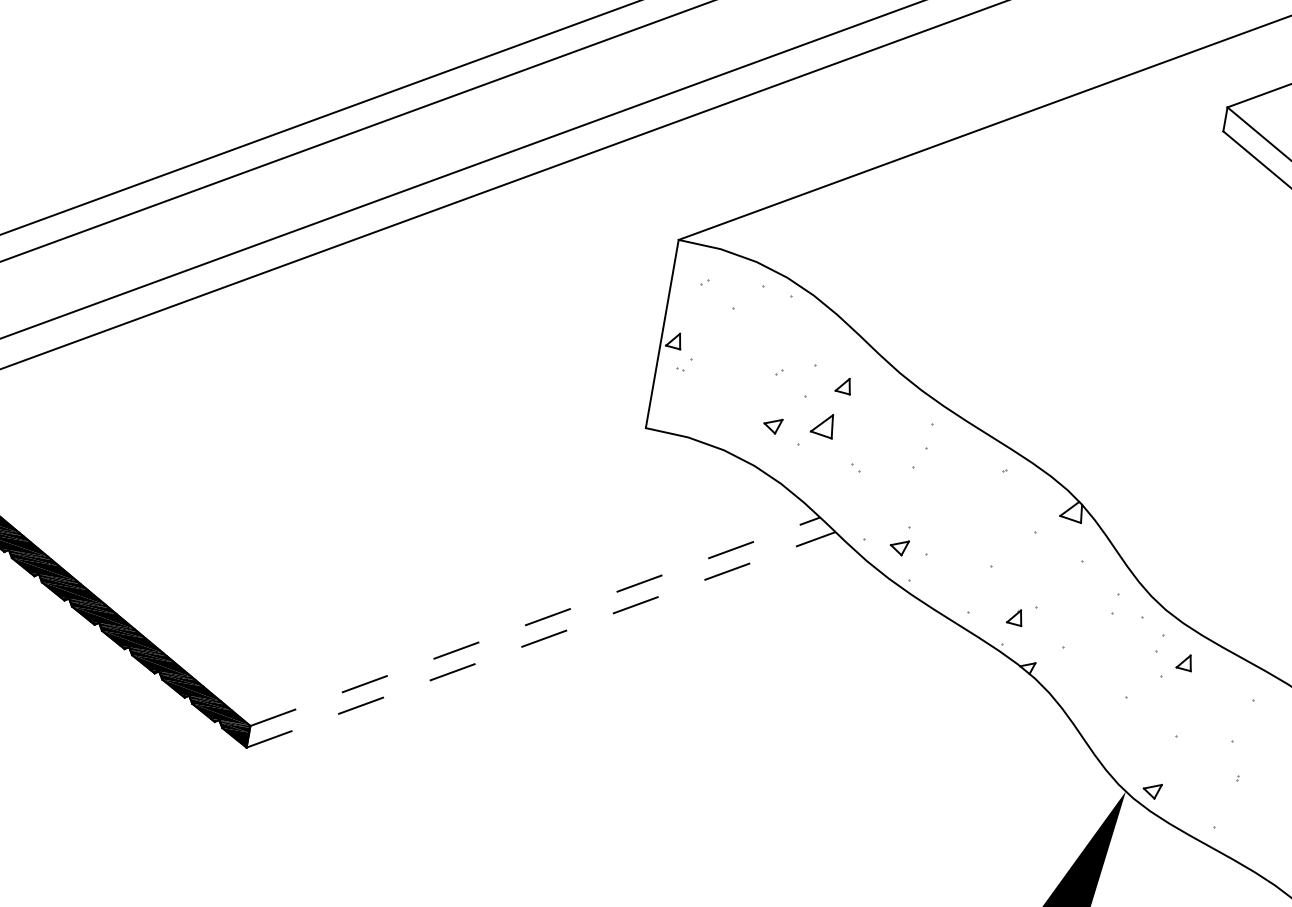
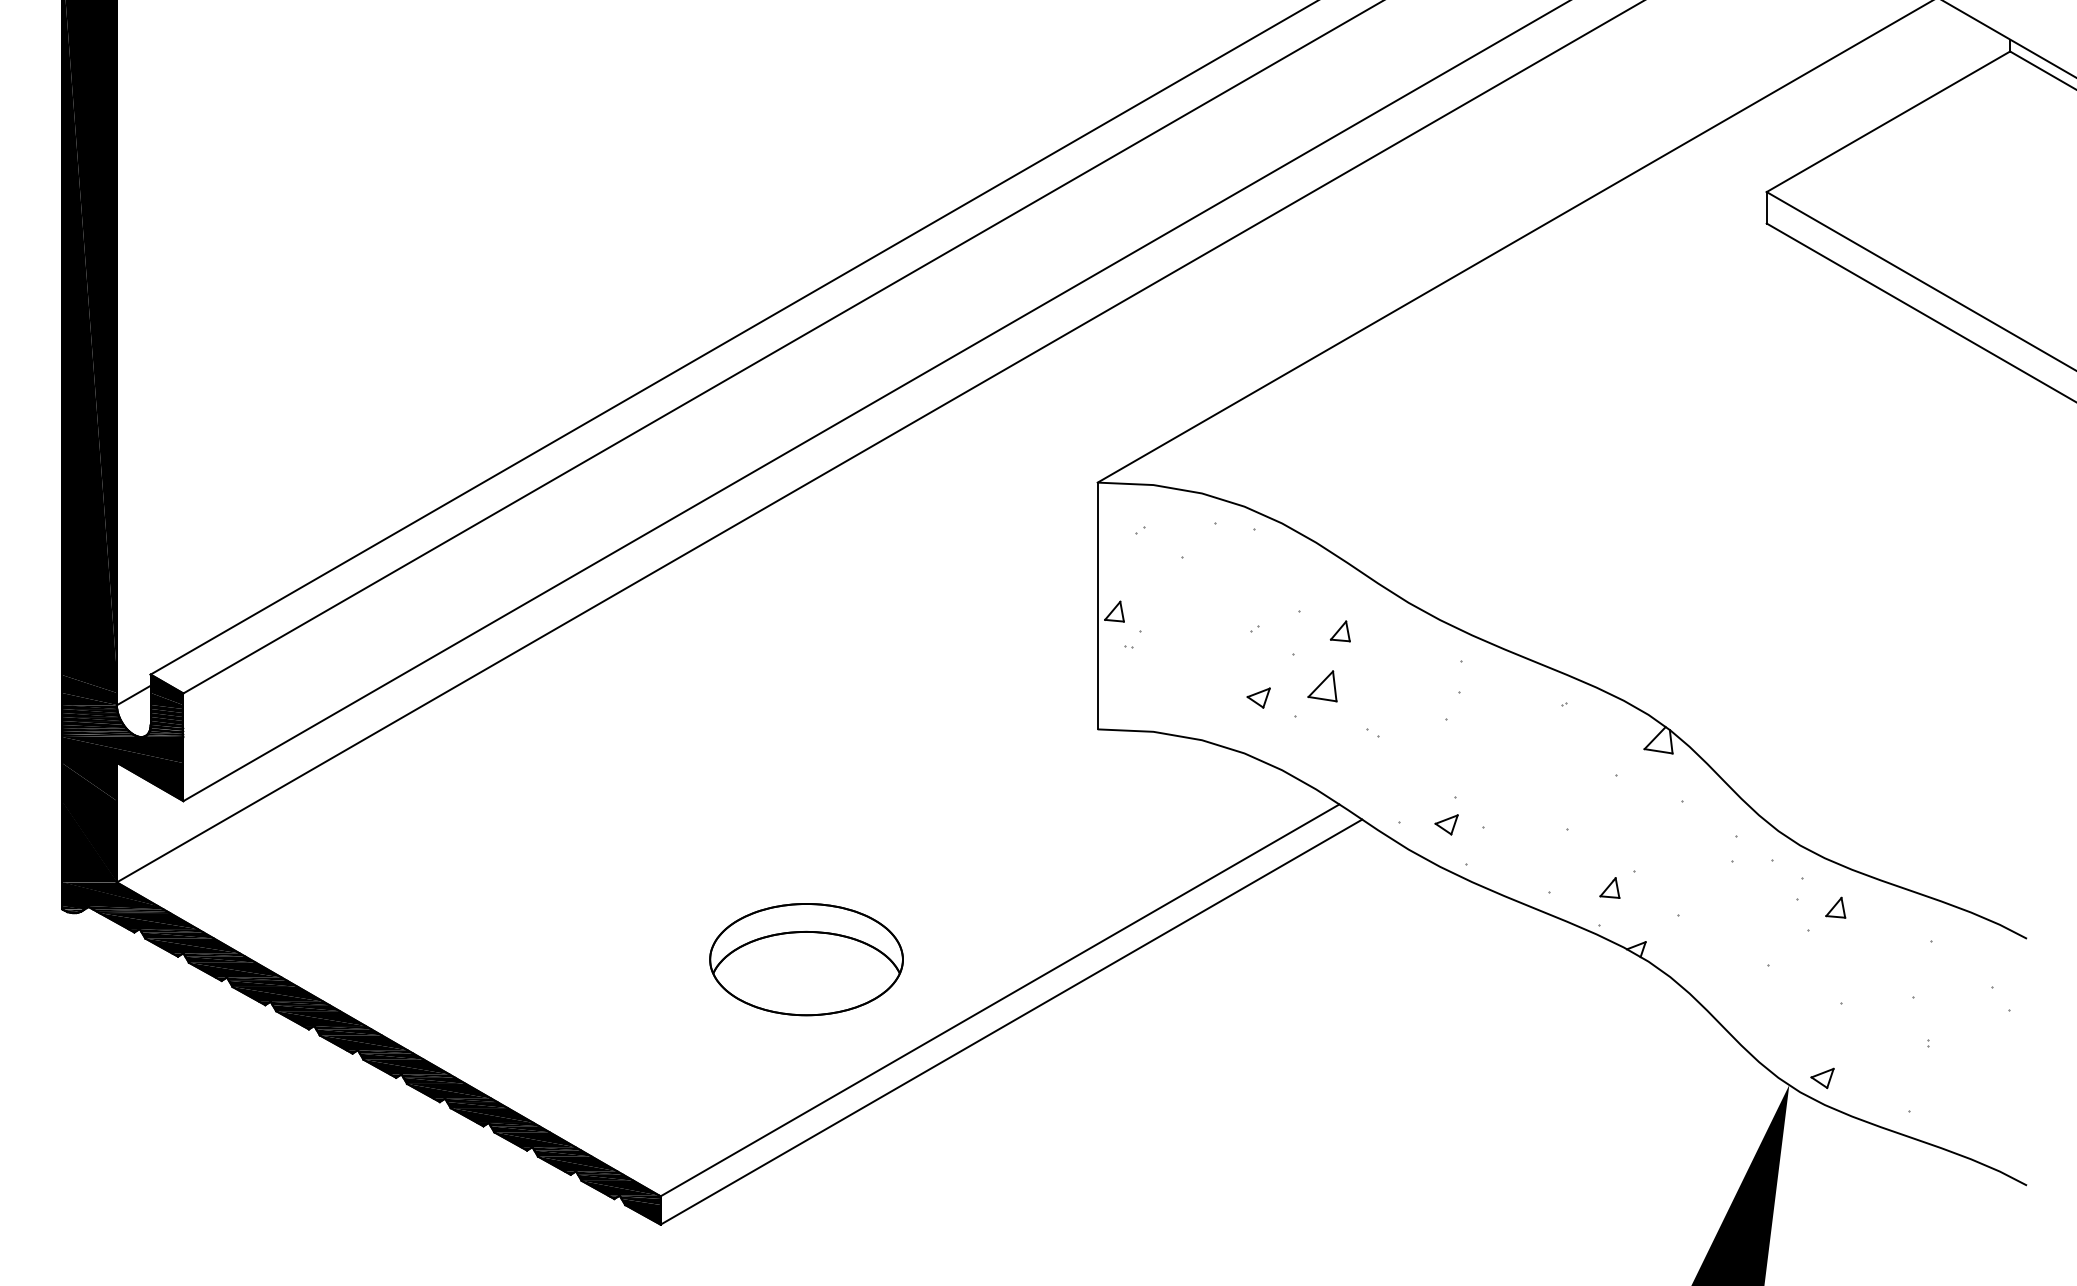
part: (393, 564) -> (806, 959), added
line: (535, 621) -> (1000, 1000), dashed -> solid
line: (541, 639) -> (1011, 1021), dashed -> solid

